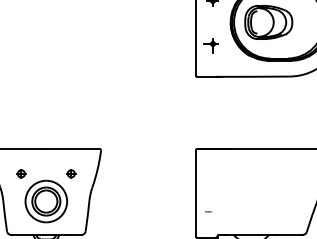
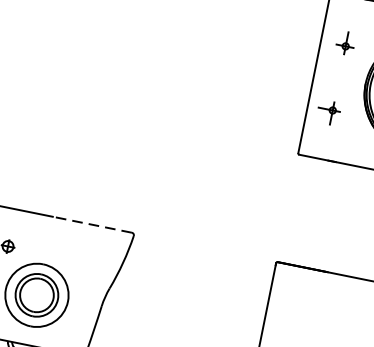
line: (72, 148) -> (91, 224), solid -> dashed
part: (71, 173) -> (82, 261), removed

